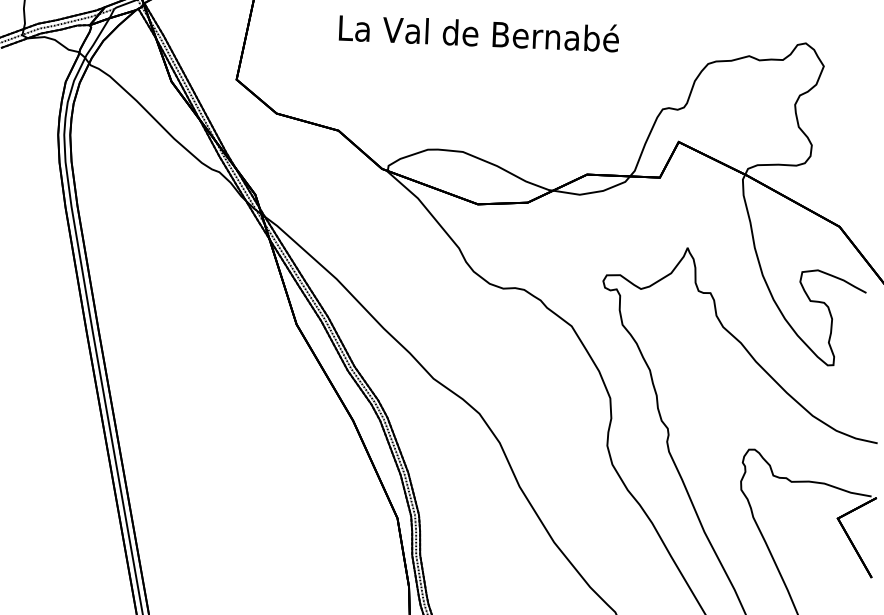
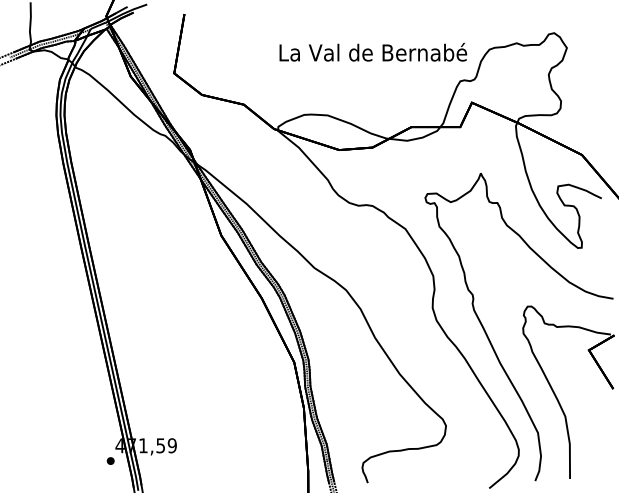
text: (479, 31) -> (373, 51), moved

